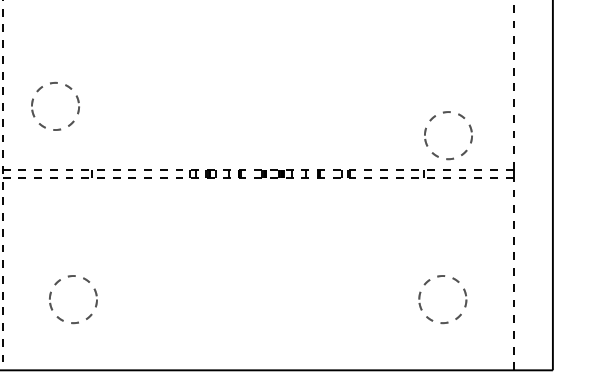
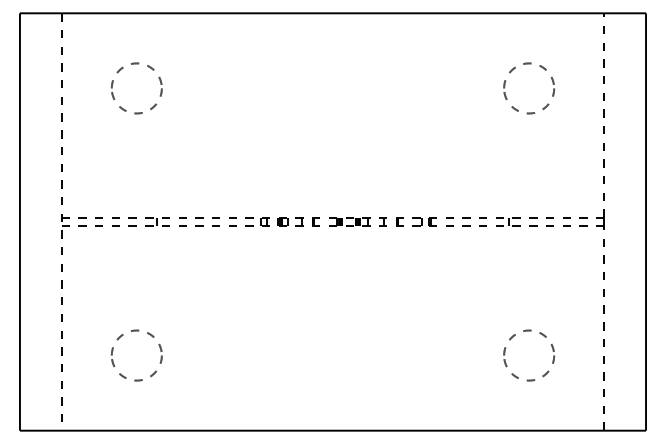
part: (34, 114) -> (114, 96), moved
part: (469, 128) -> (551, 80), moved

